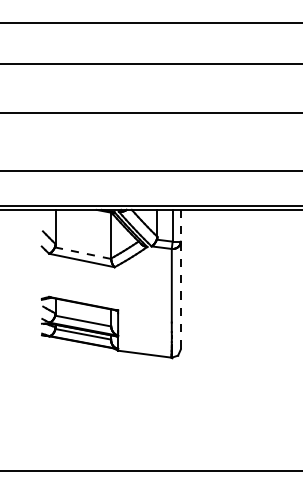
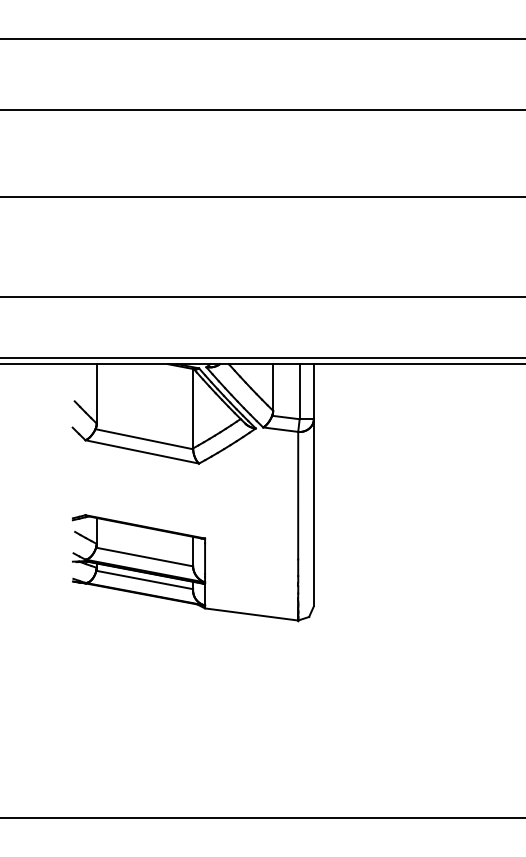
line: (83, 253) -> (145, 439), dashed -> solid
line: (180, 279) -> (313, 484), dashed -> solid

